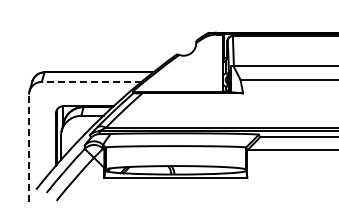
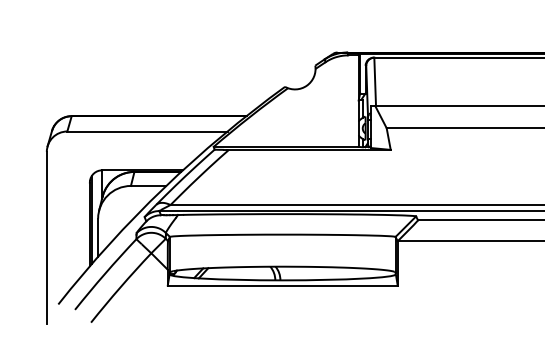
line: (91, 81) -> (147, 130), dashed -> solid
line: (29, 148) -> (47, 238), dashed -> solid

